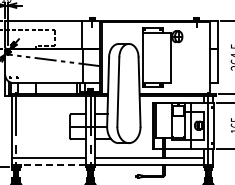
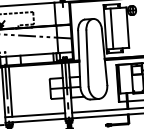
line: (151, 57) -> (112, 28), added
line: (20, 126) -> (10, 91), added
line: (53, 164) -> (39, 120), dashed -> solid

